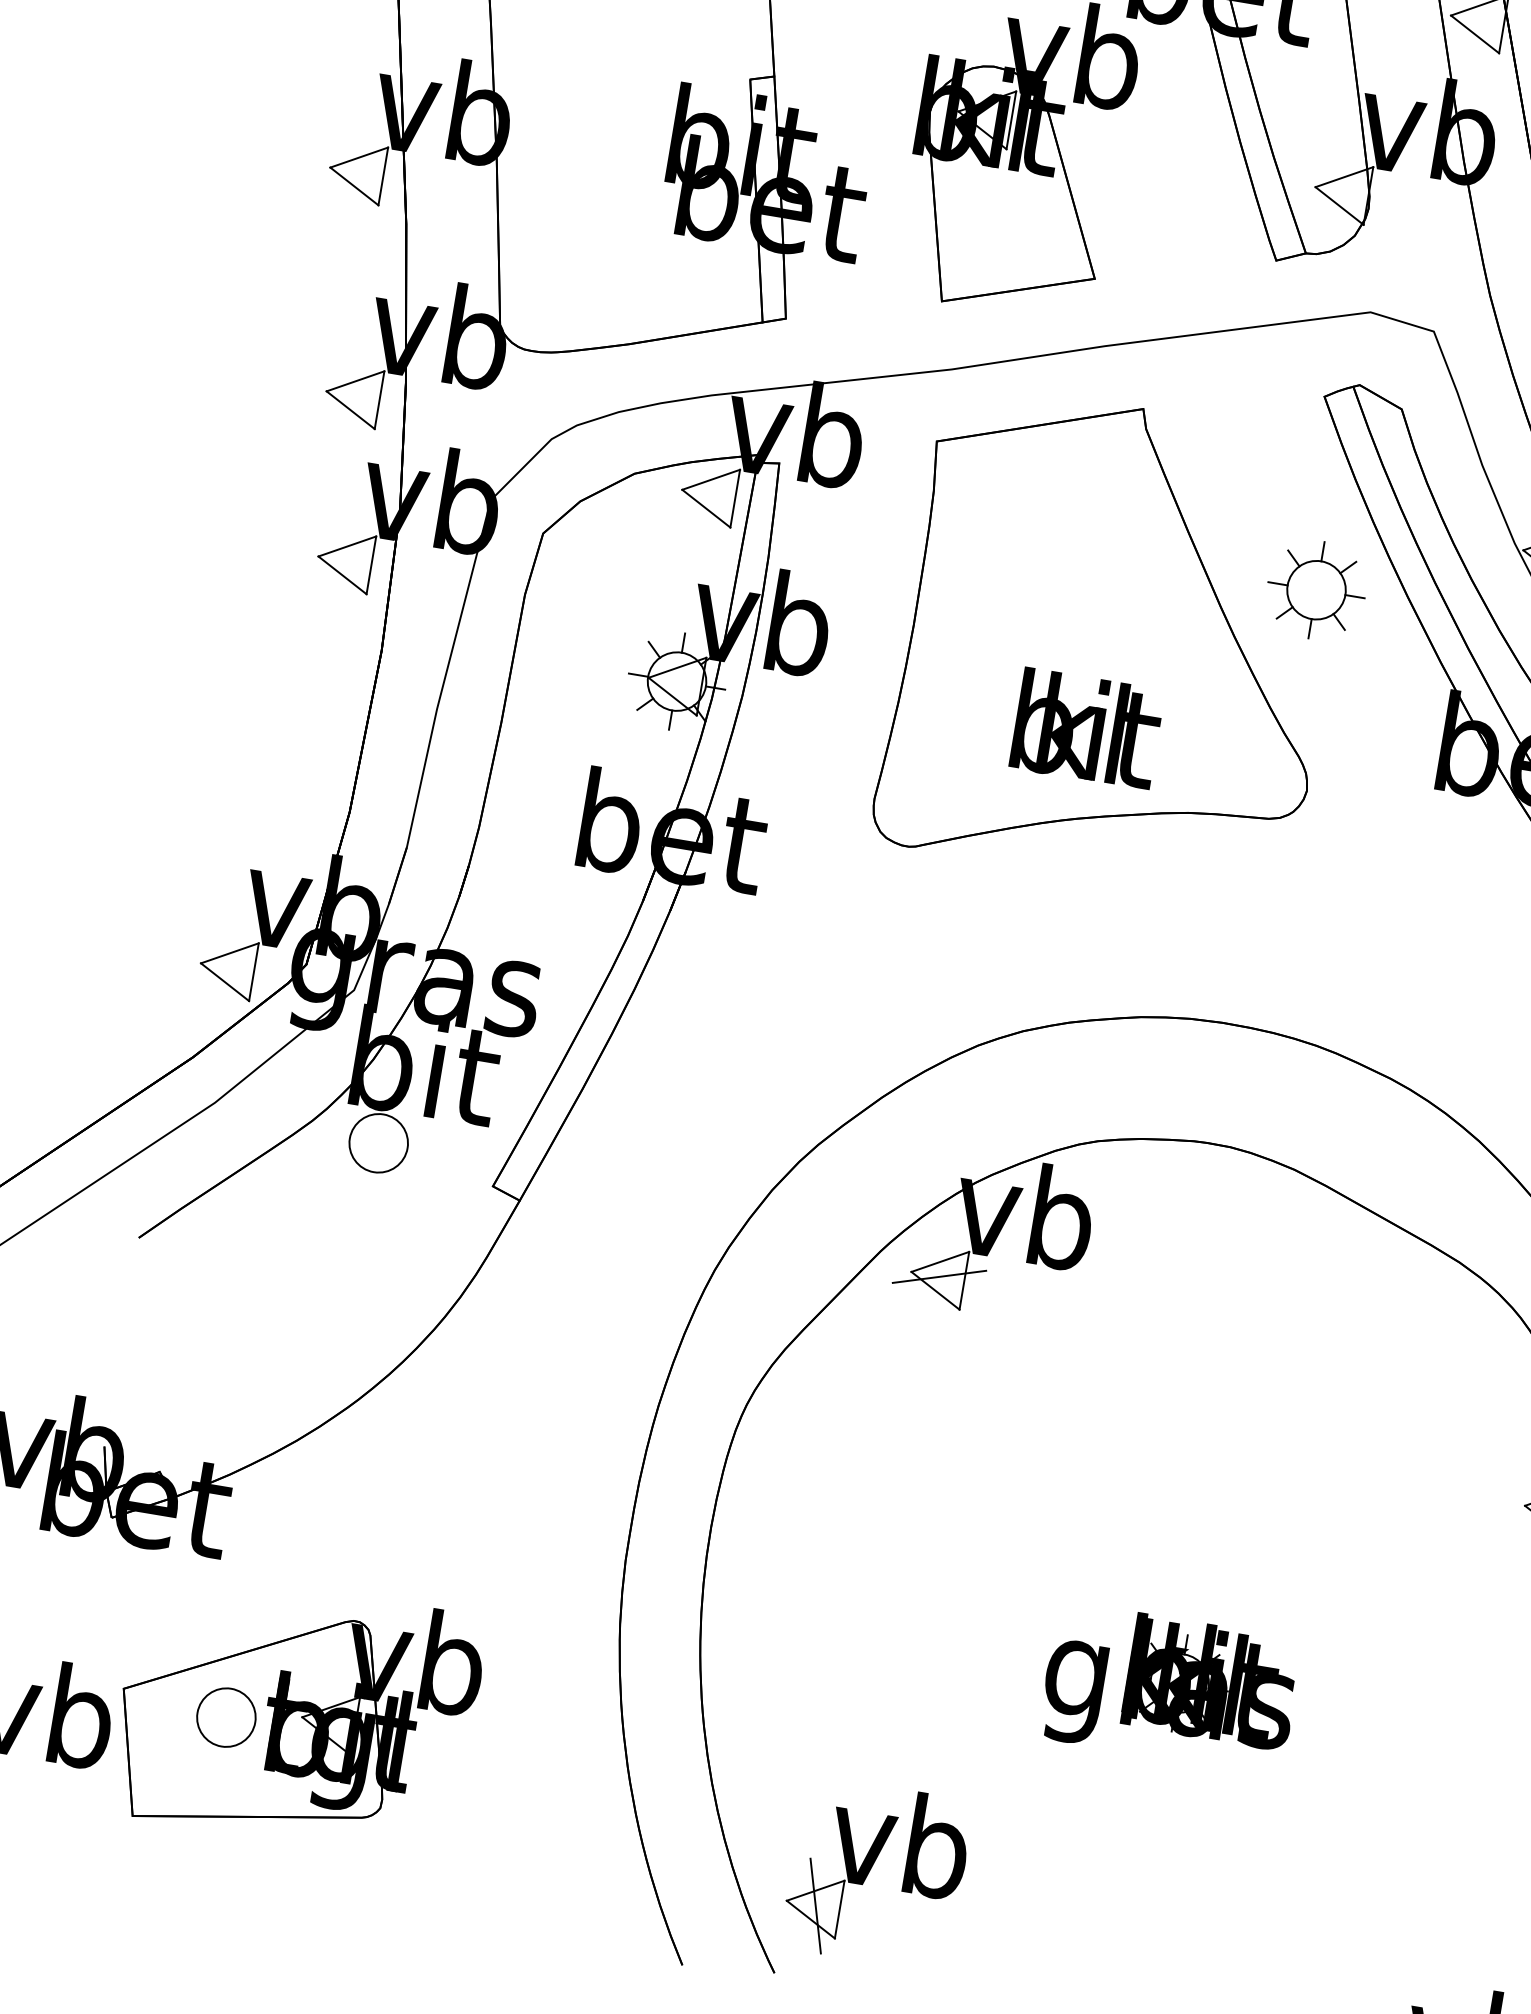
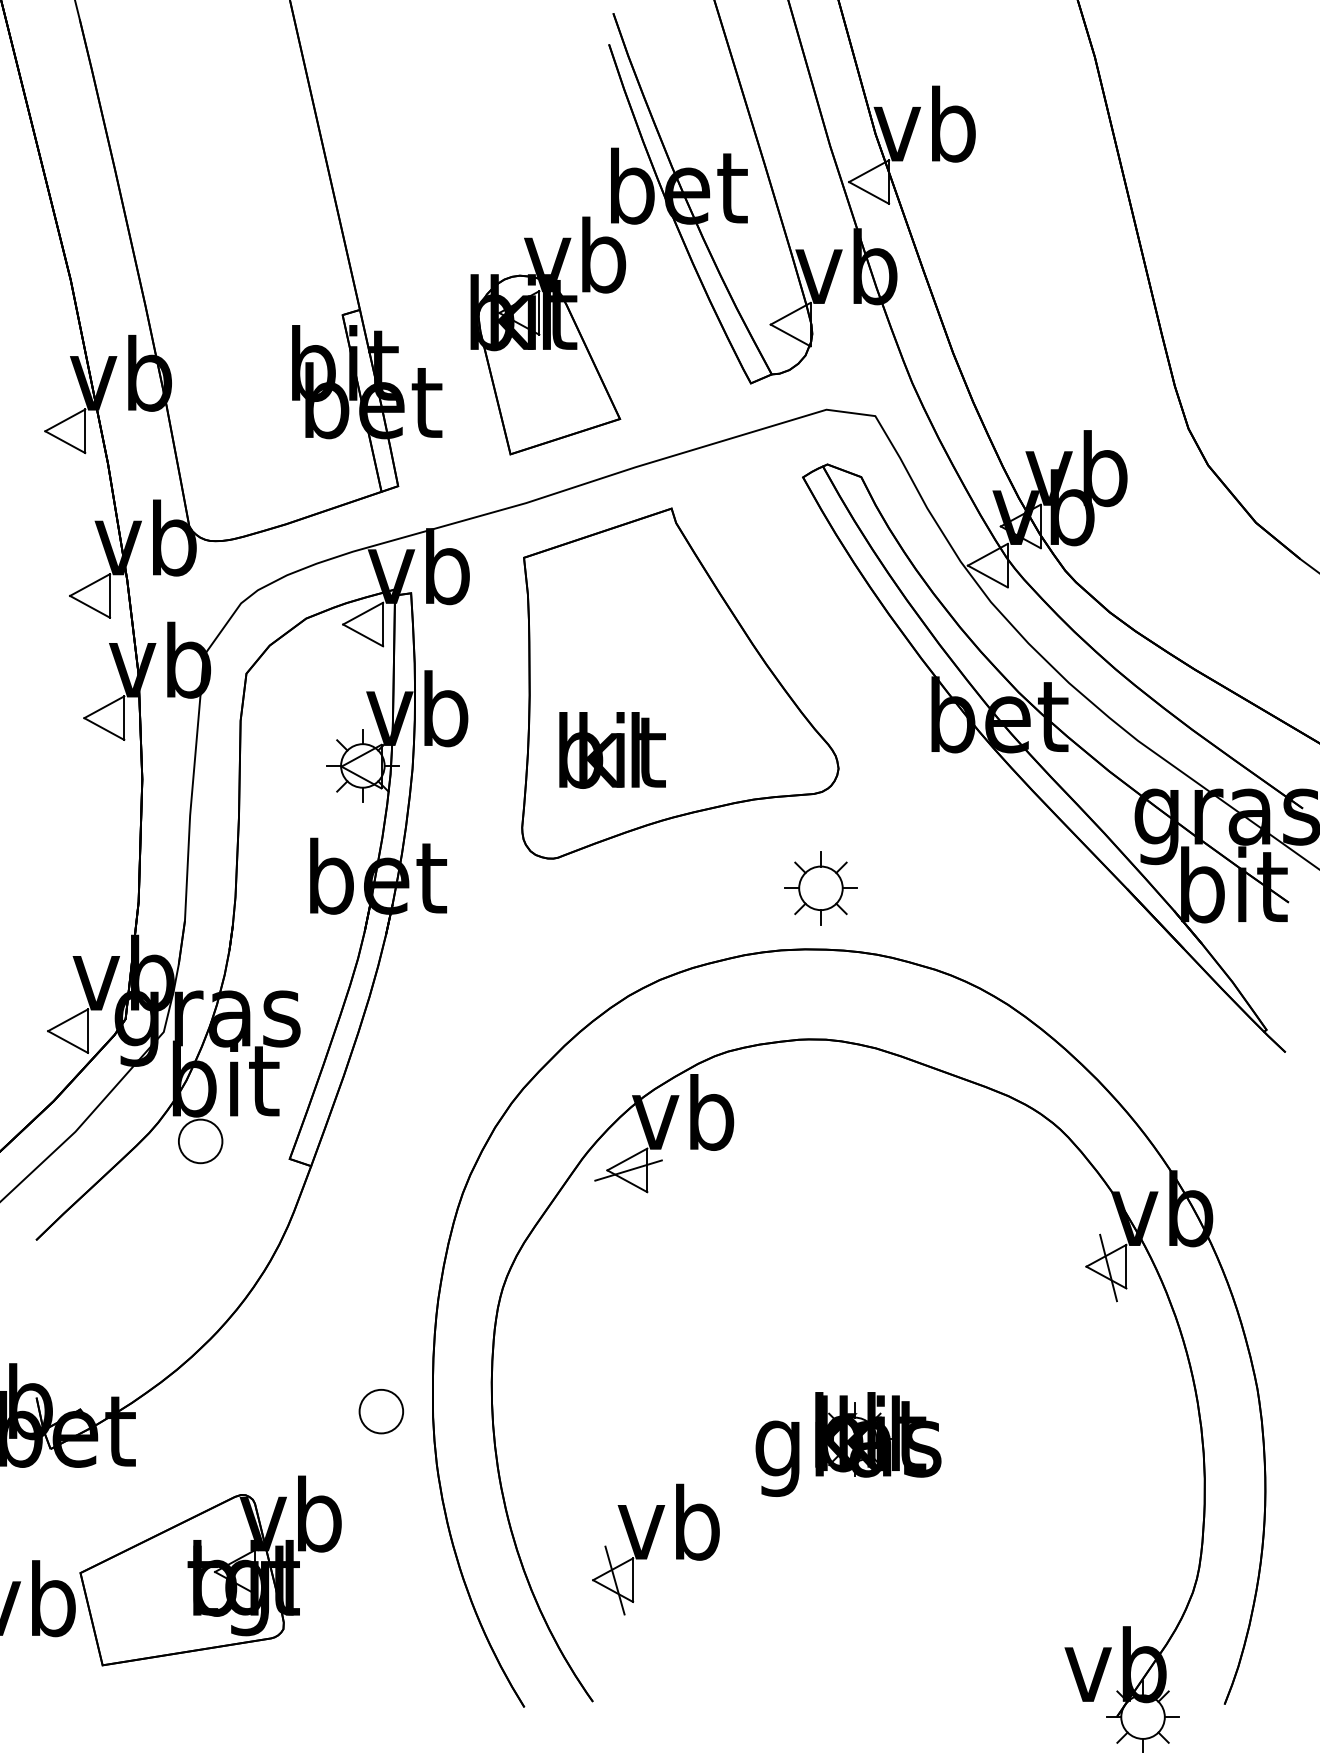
part: (1315, 590) -> (820, 888), moved
text: (1086, 729) -> (612, 750), moved
part: (226, 1717) -> (381, 1411), moved
part: (876, 1873) -> (655, 1549), moved

